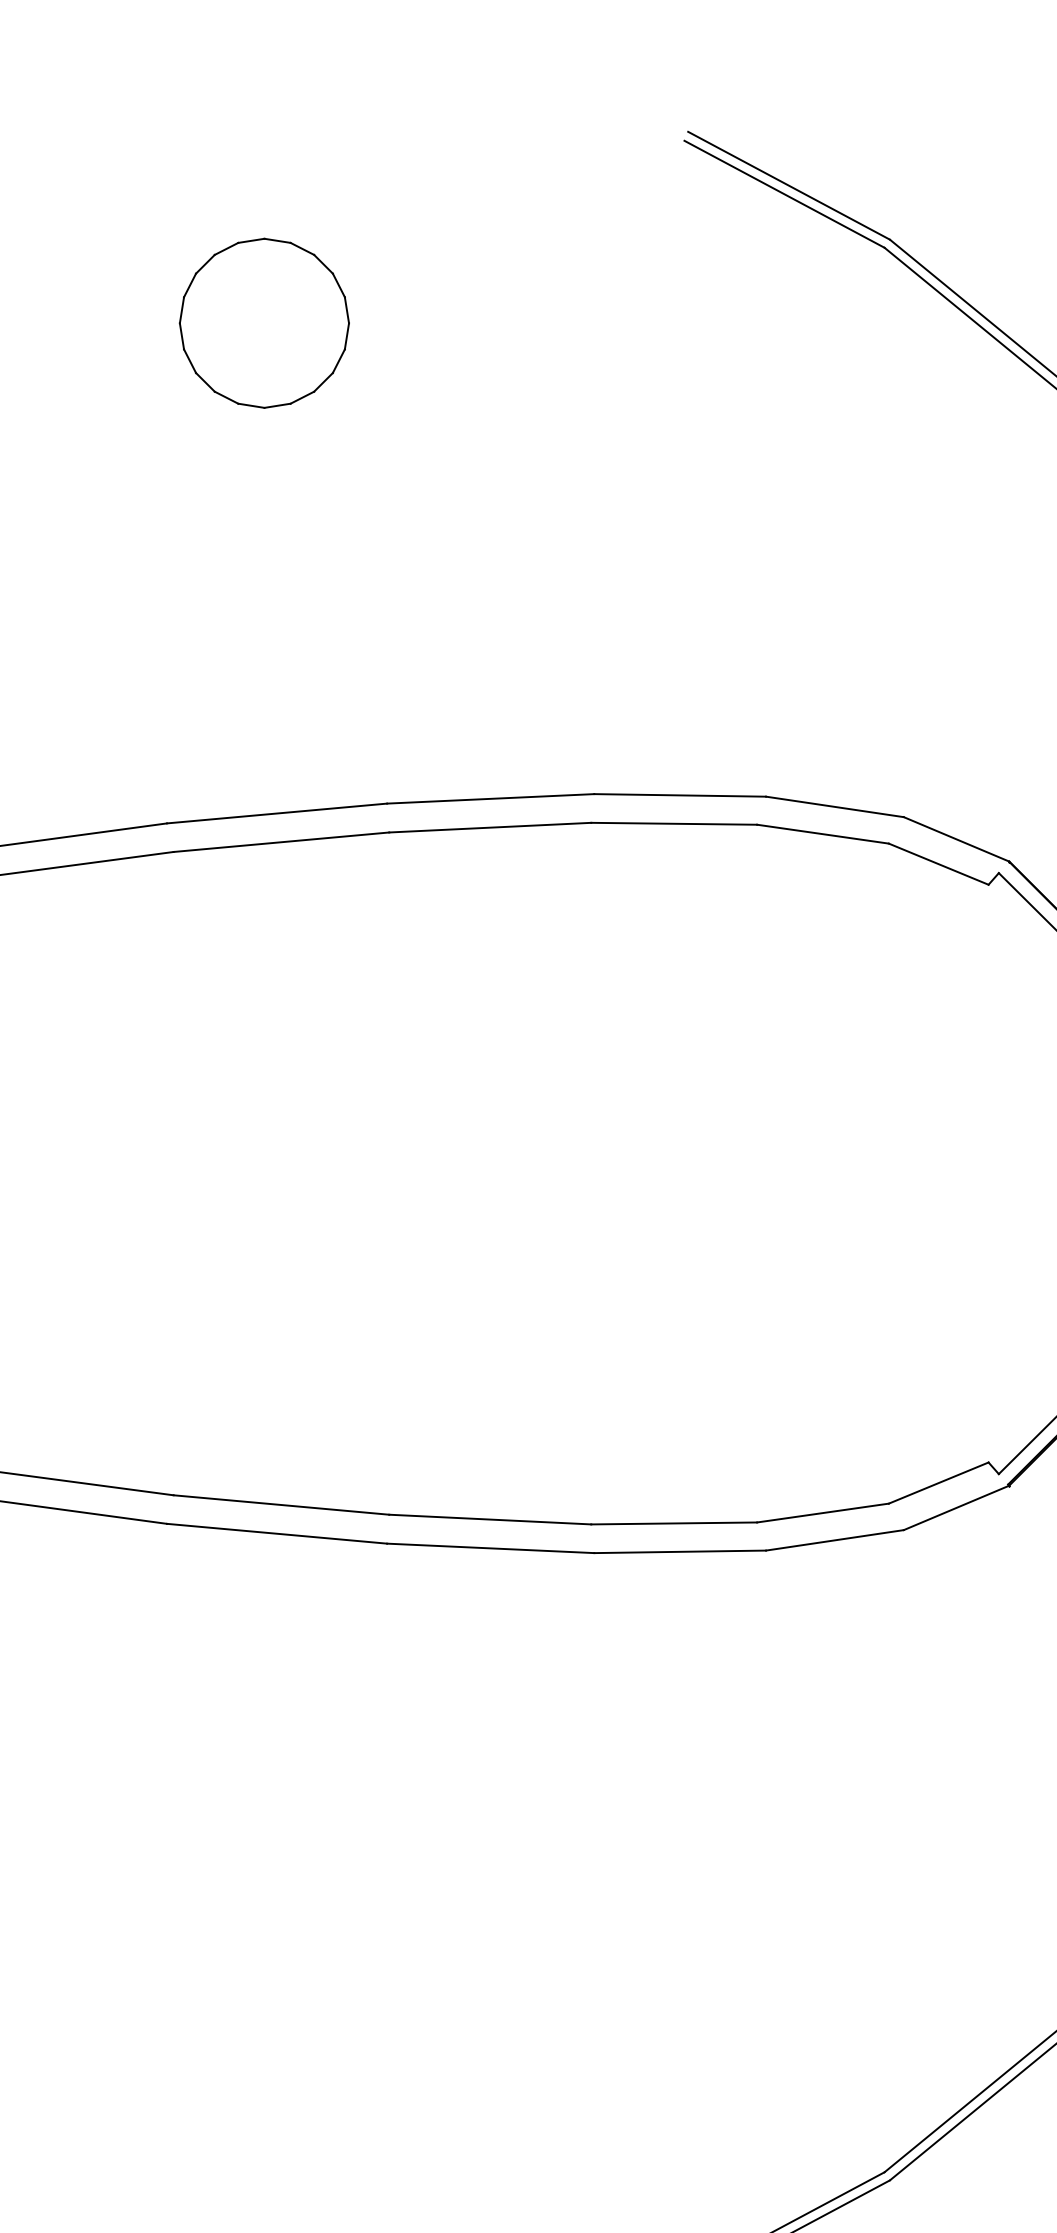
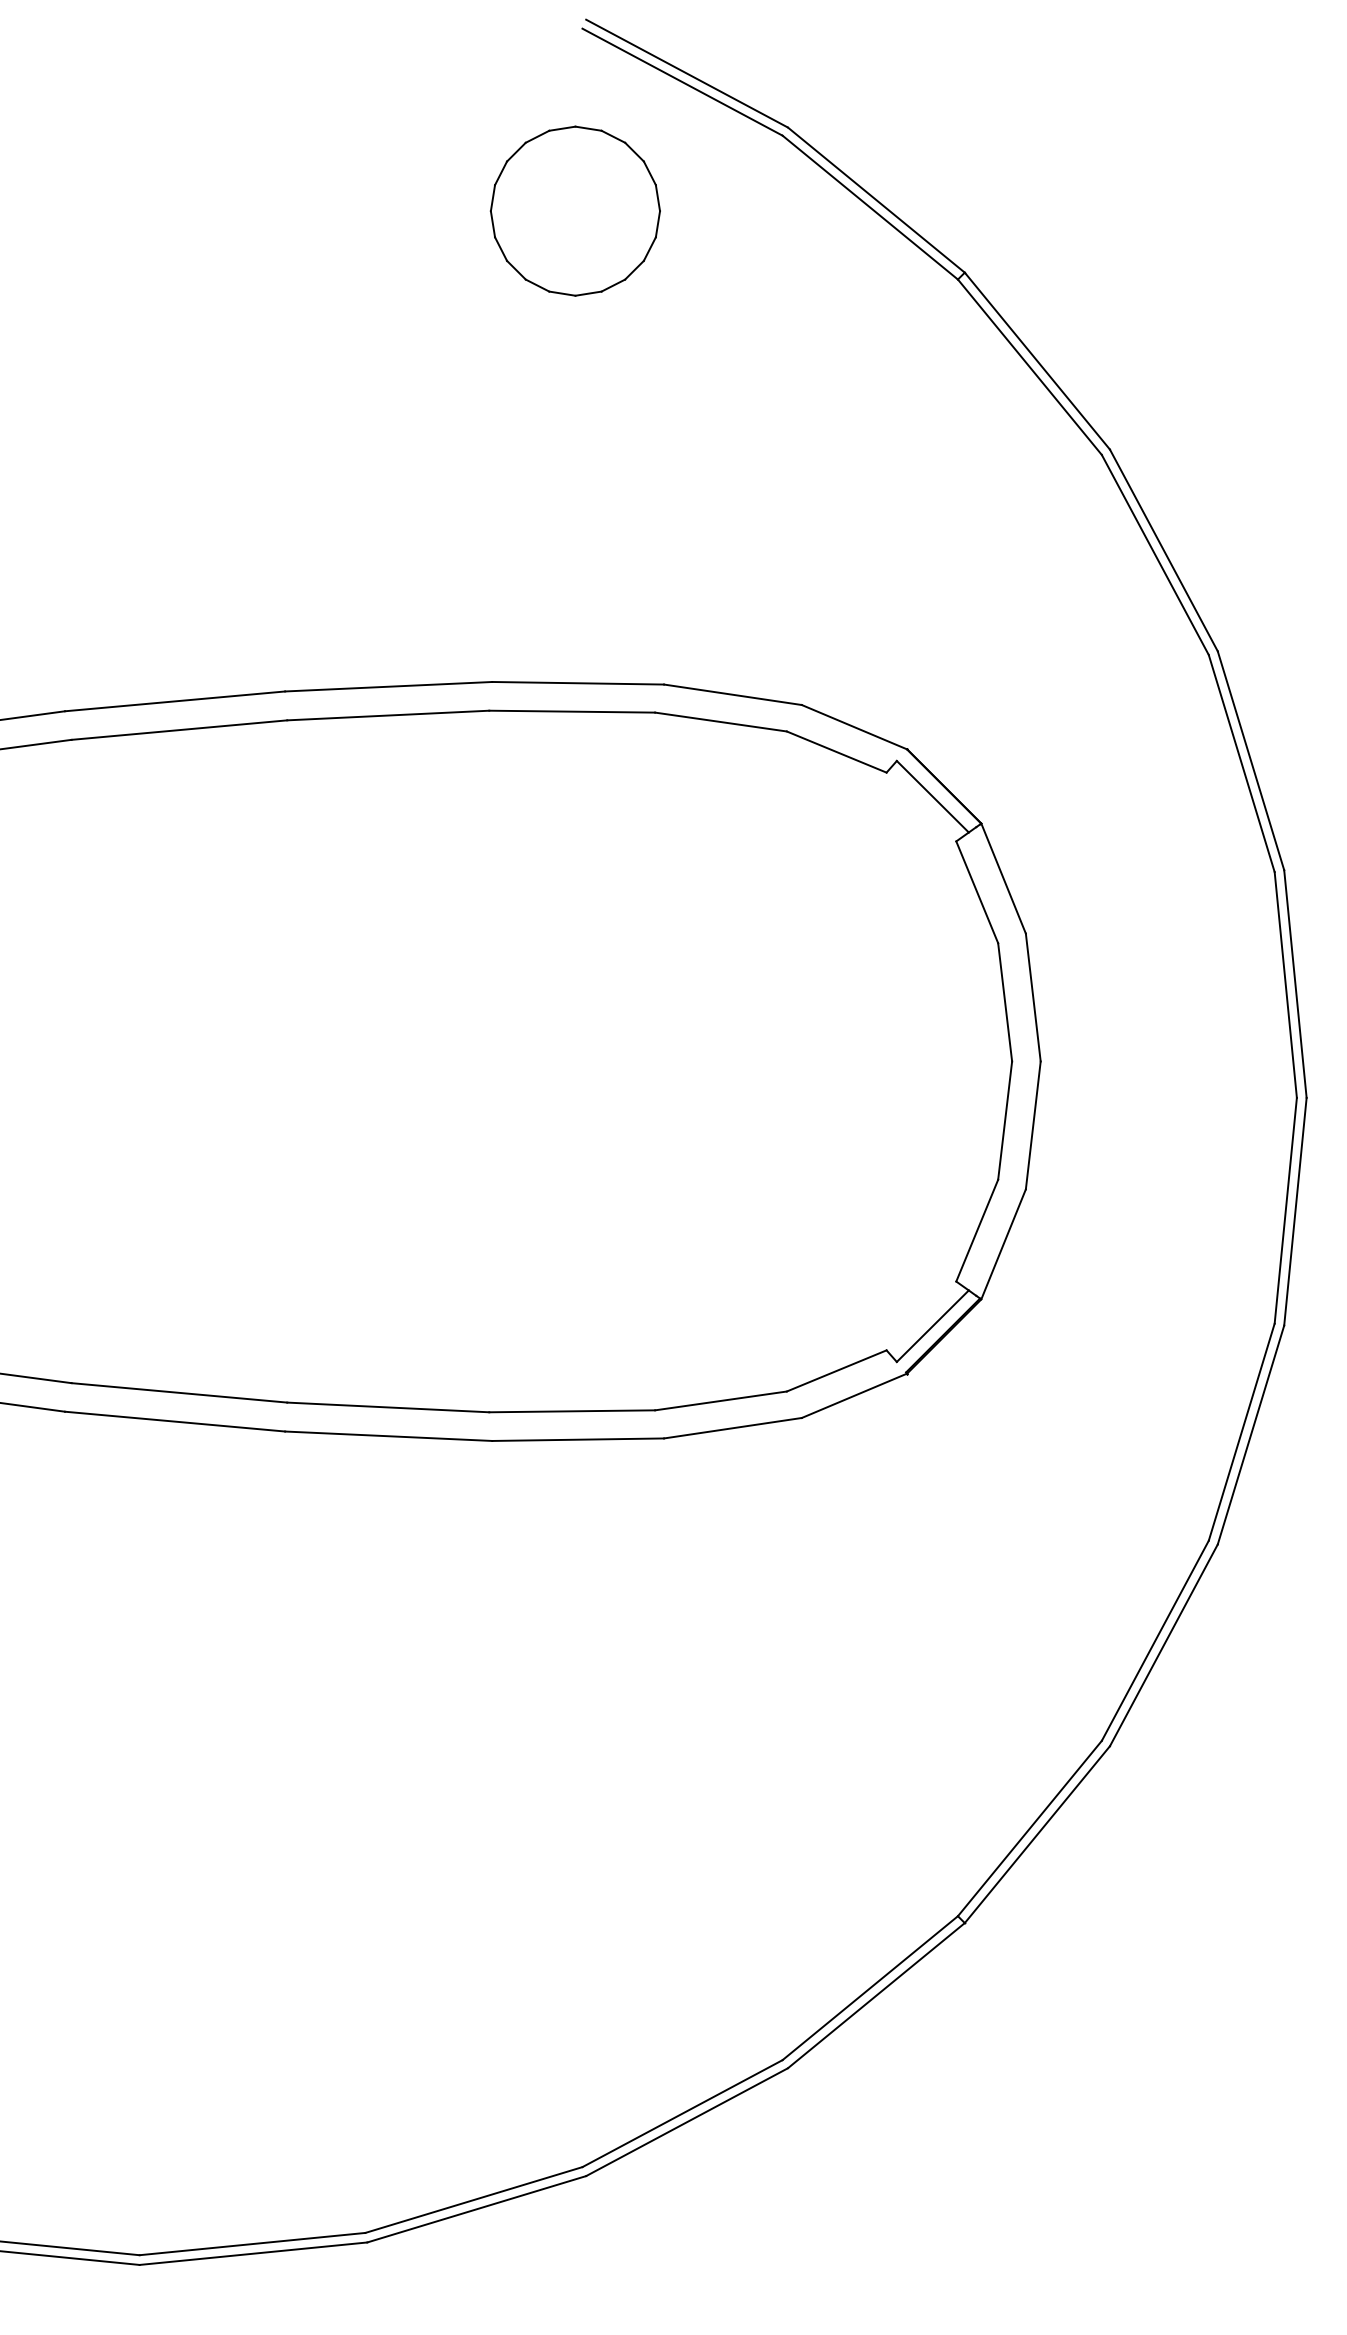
part: (263, 322) -> (574, 210), moved

